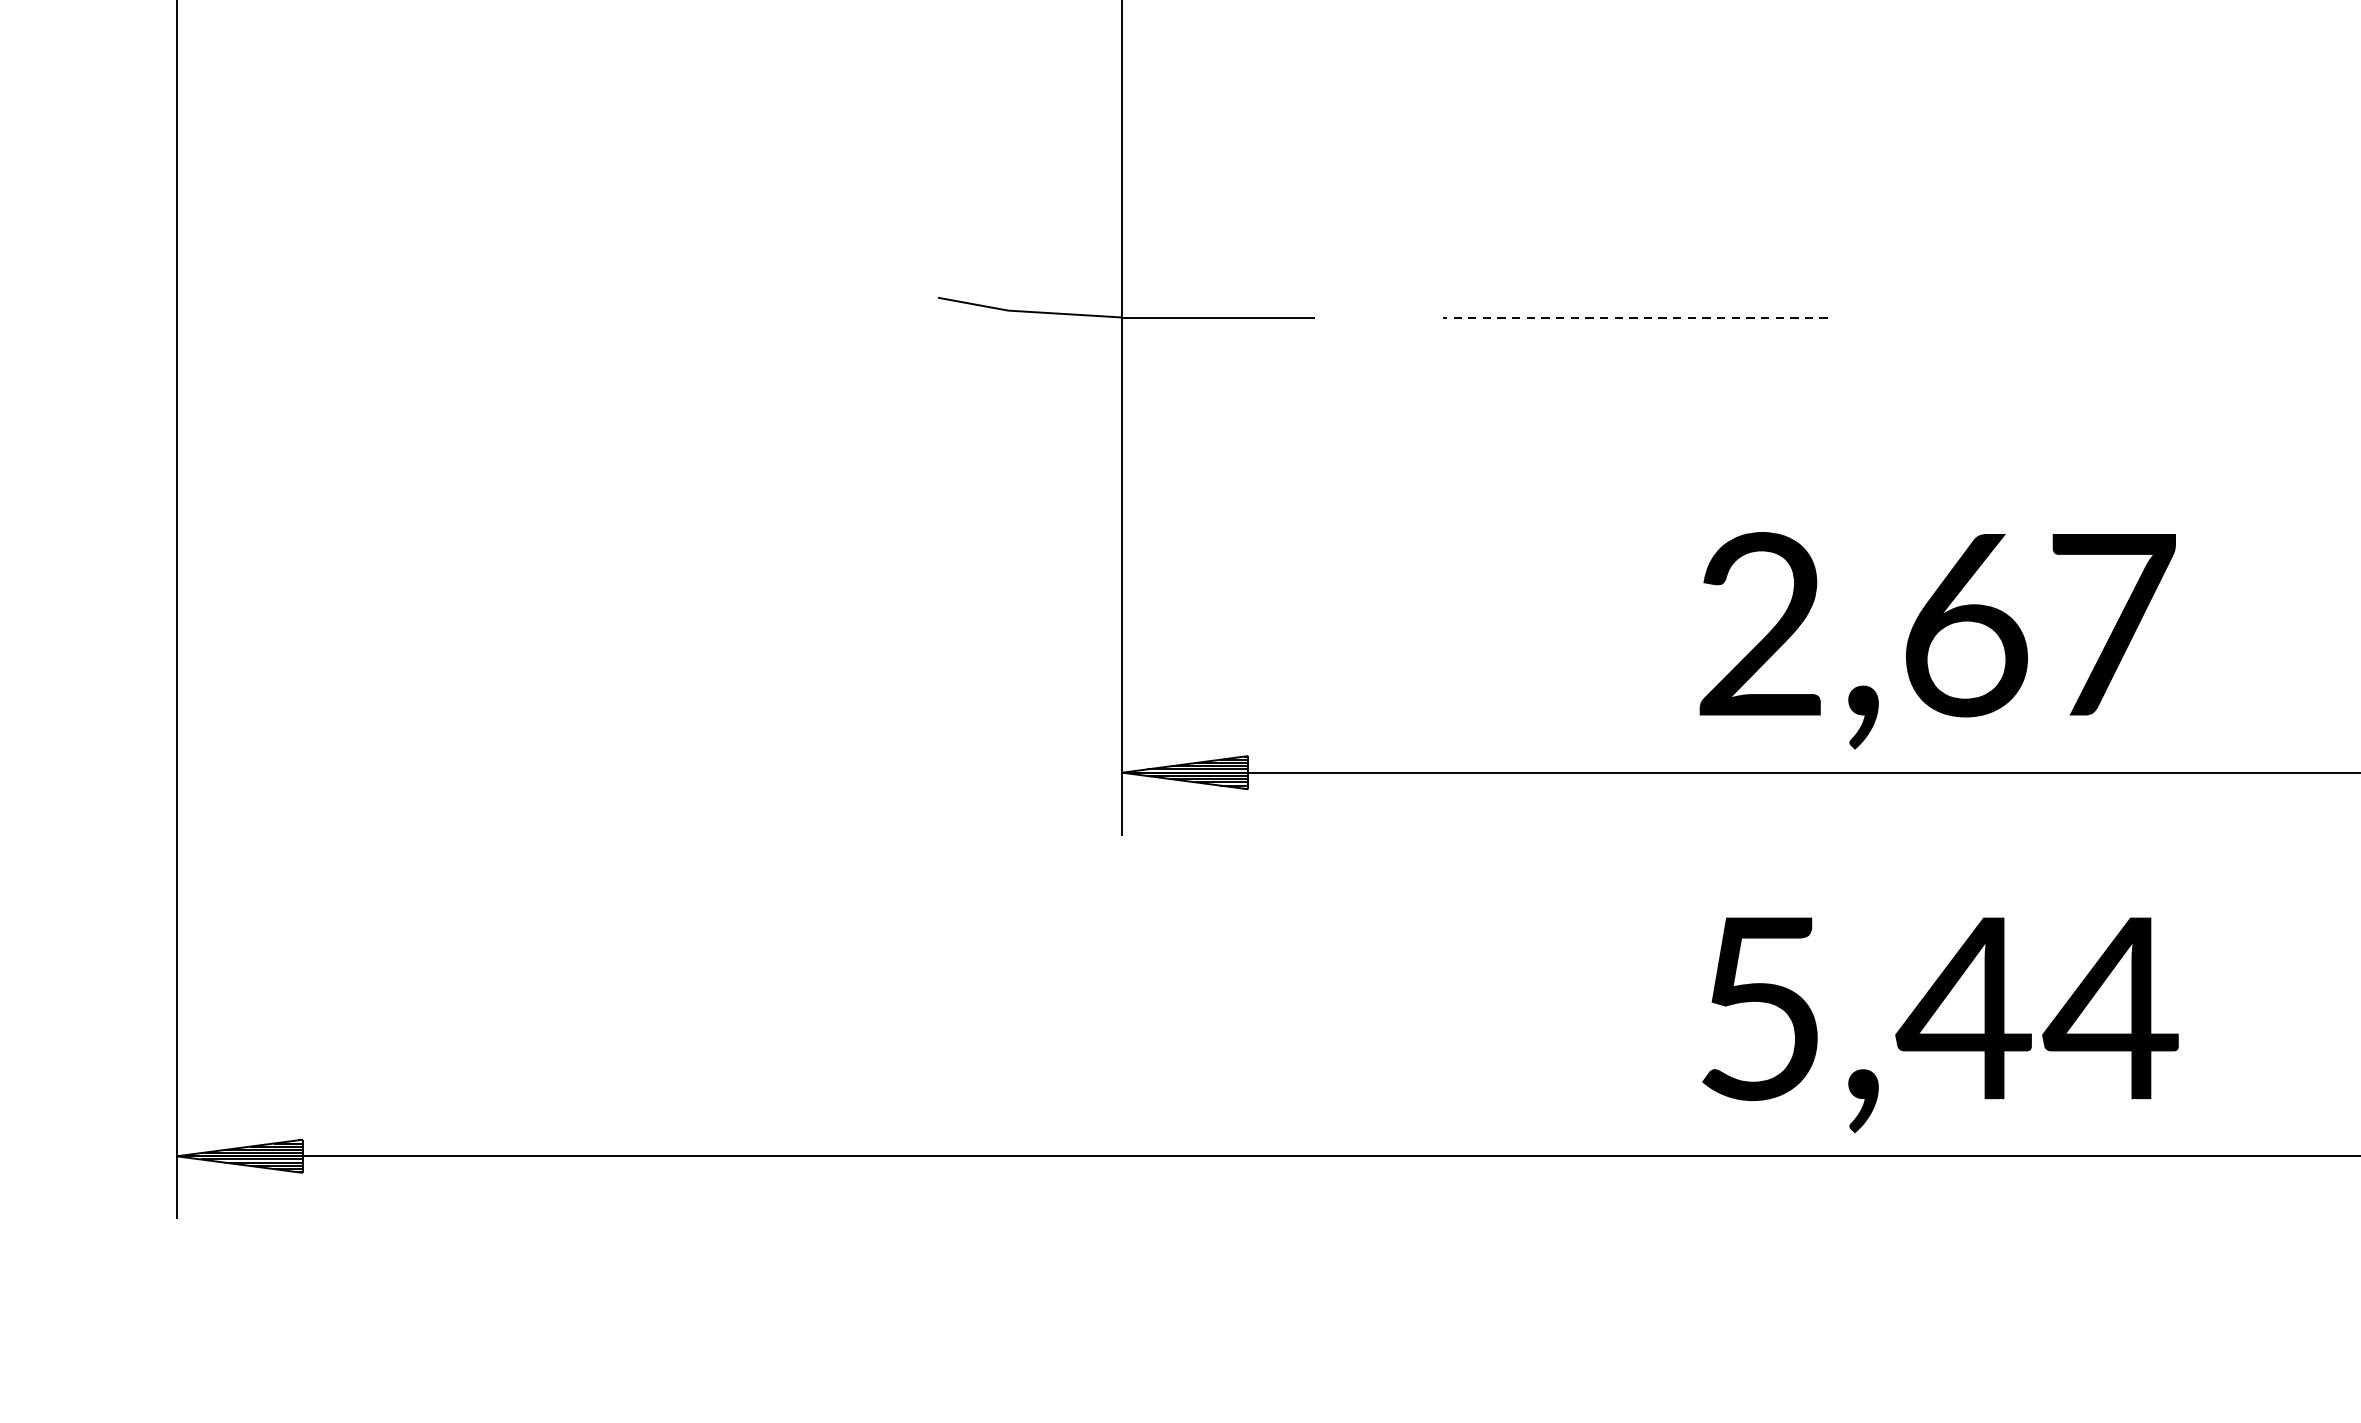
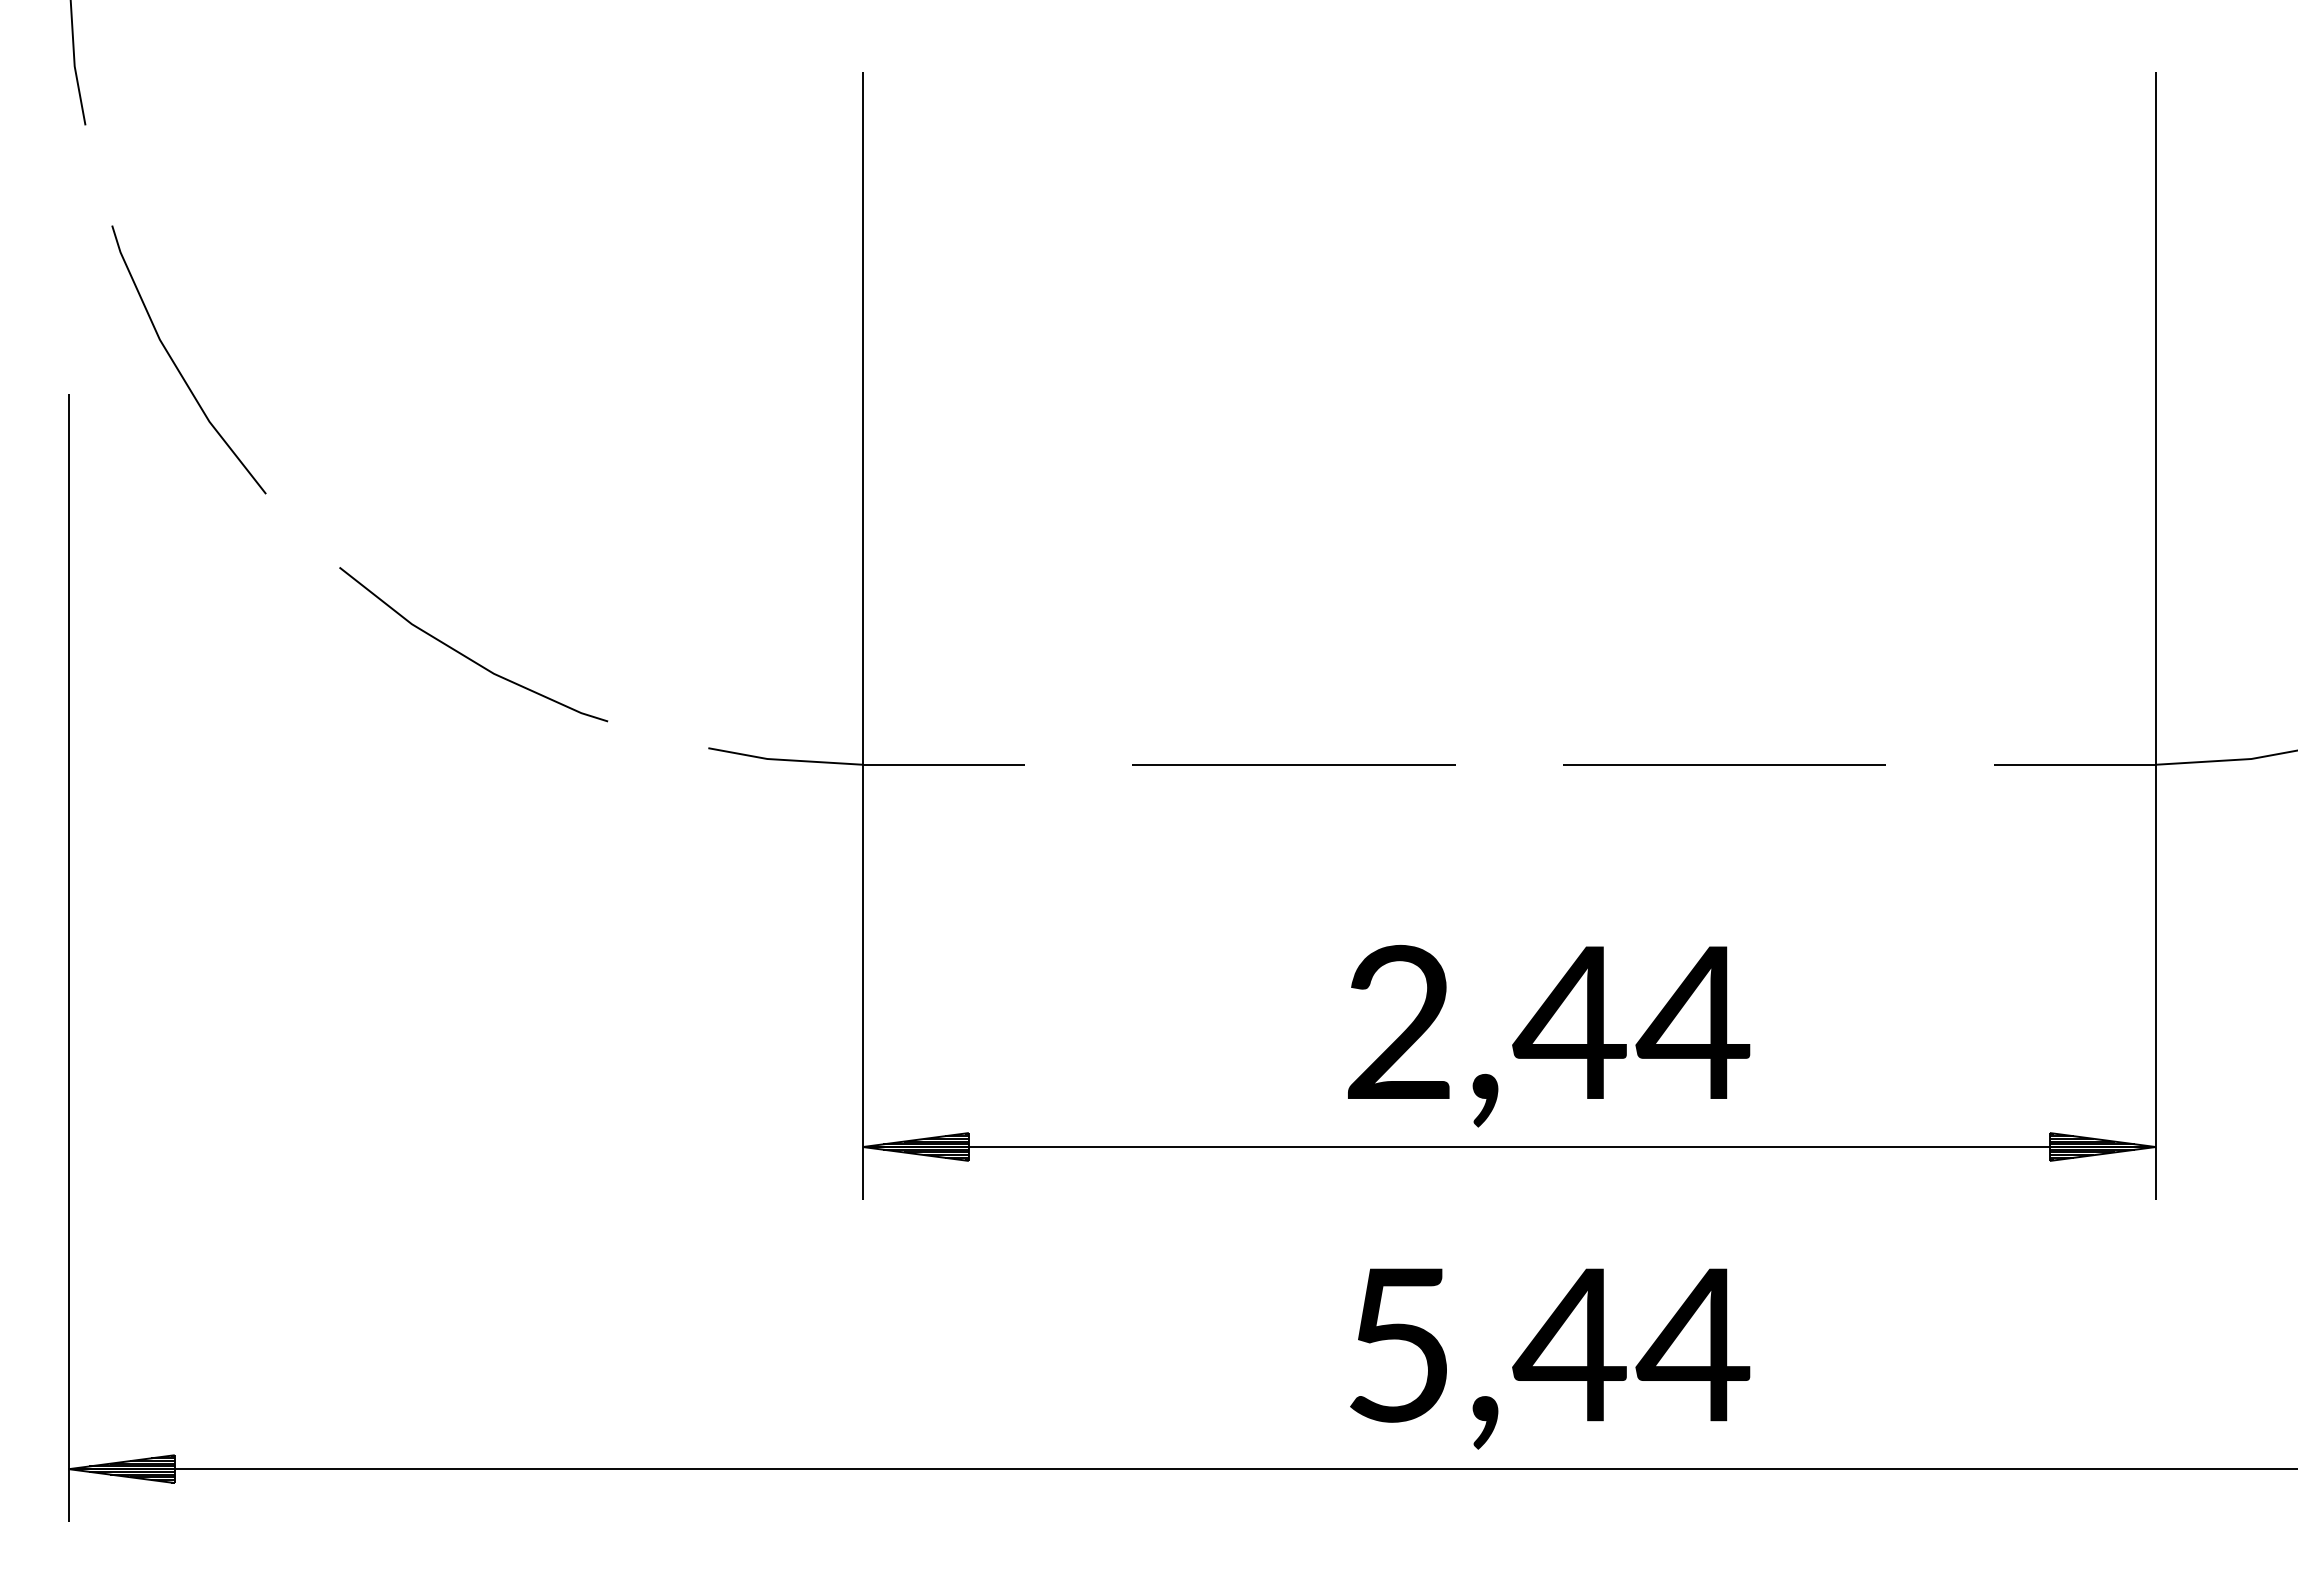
line: (651, 188) -> (467, 656), added
line: (1634, 317) -> (1293, 764), dashed -> solid
line: (2148, 317) -> (1724, 764), added
text: (2037, 625) -> (1631, 1023), 2,67 -> 2,44

